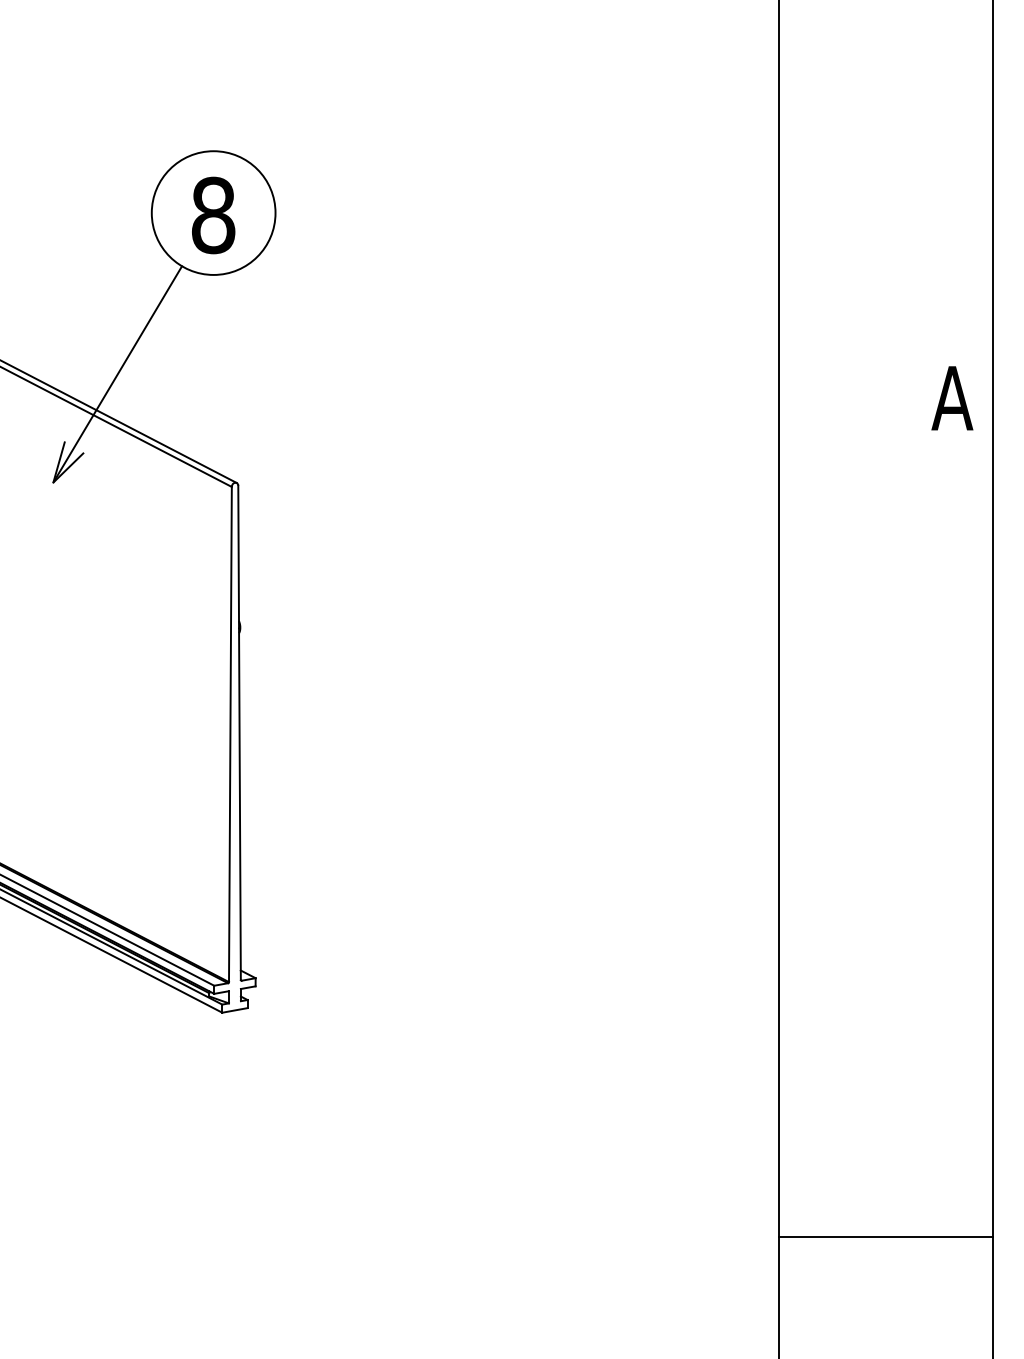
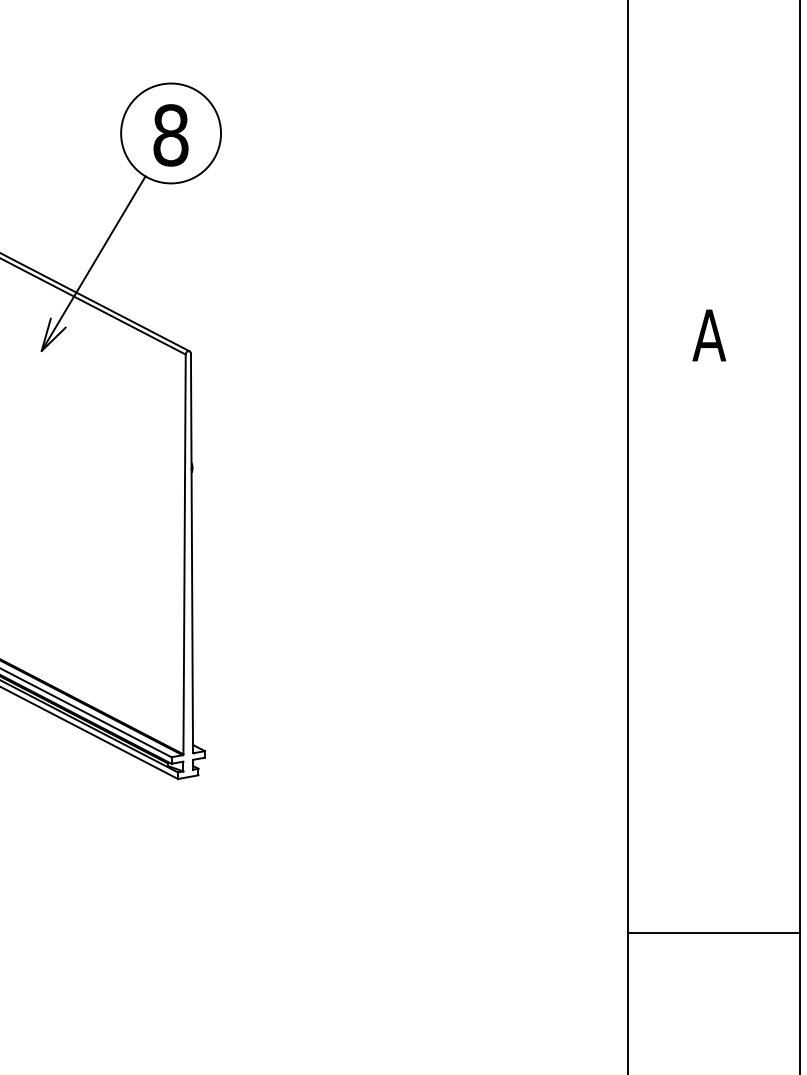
text: (952, 398) -> (709, 335), moved
line: (886, 1237) -> (714, 933), moved

